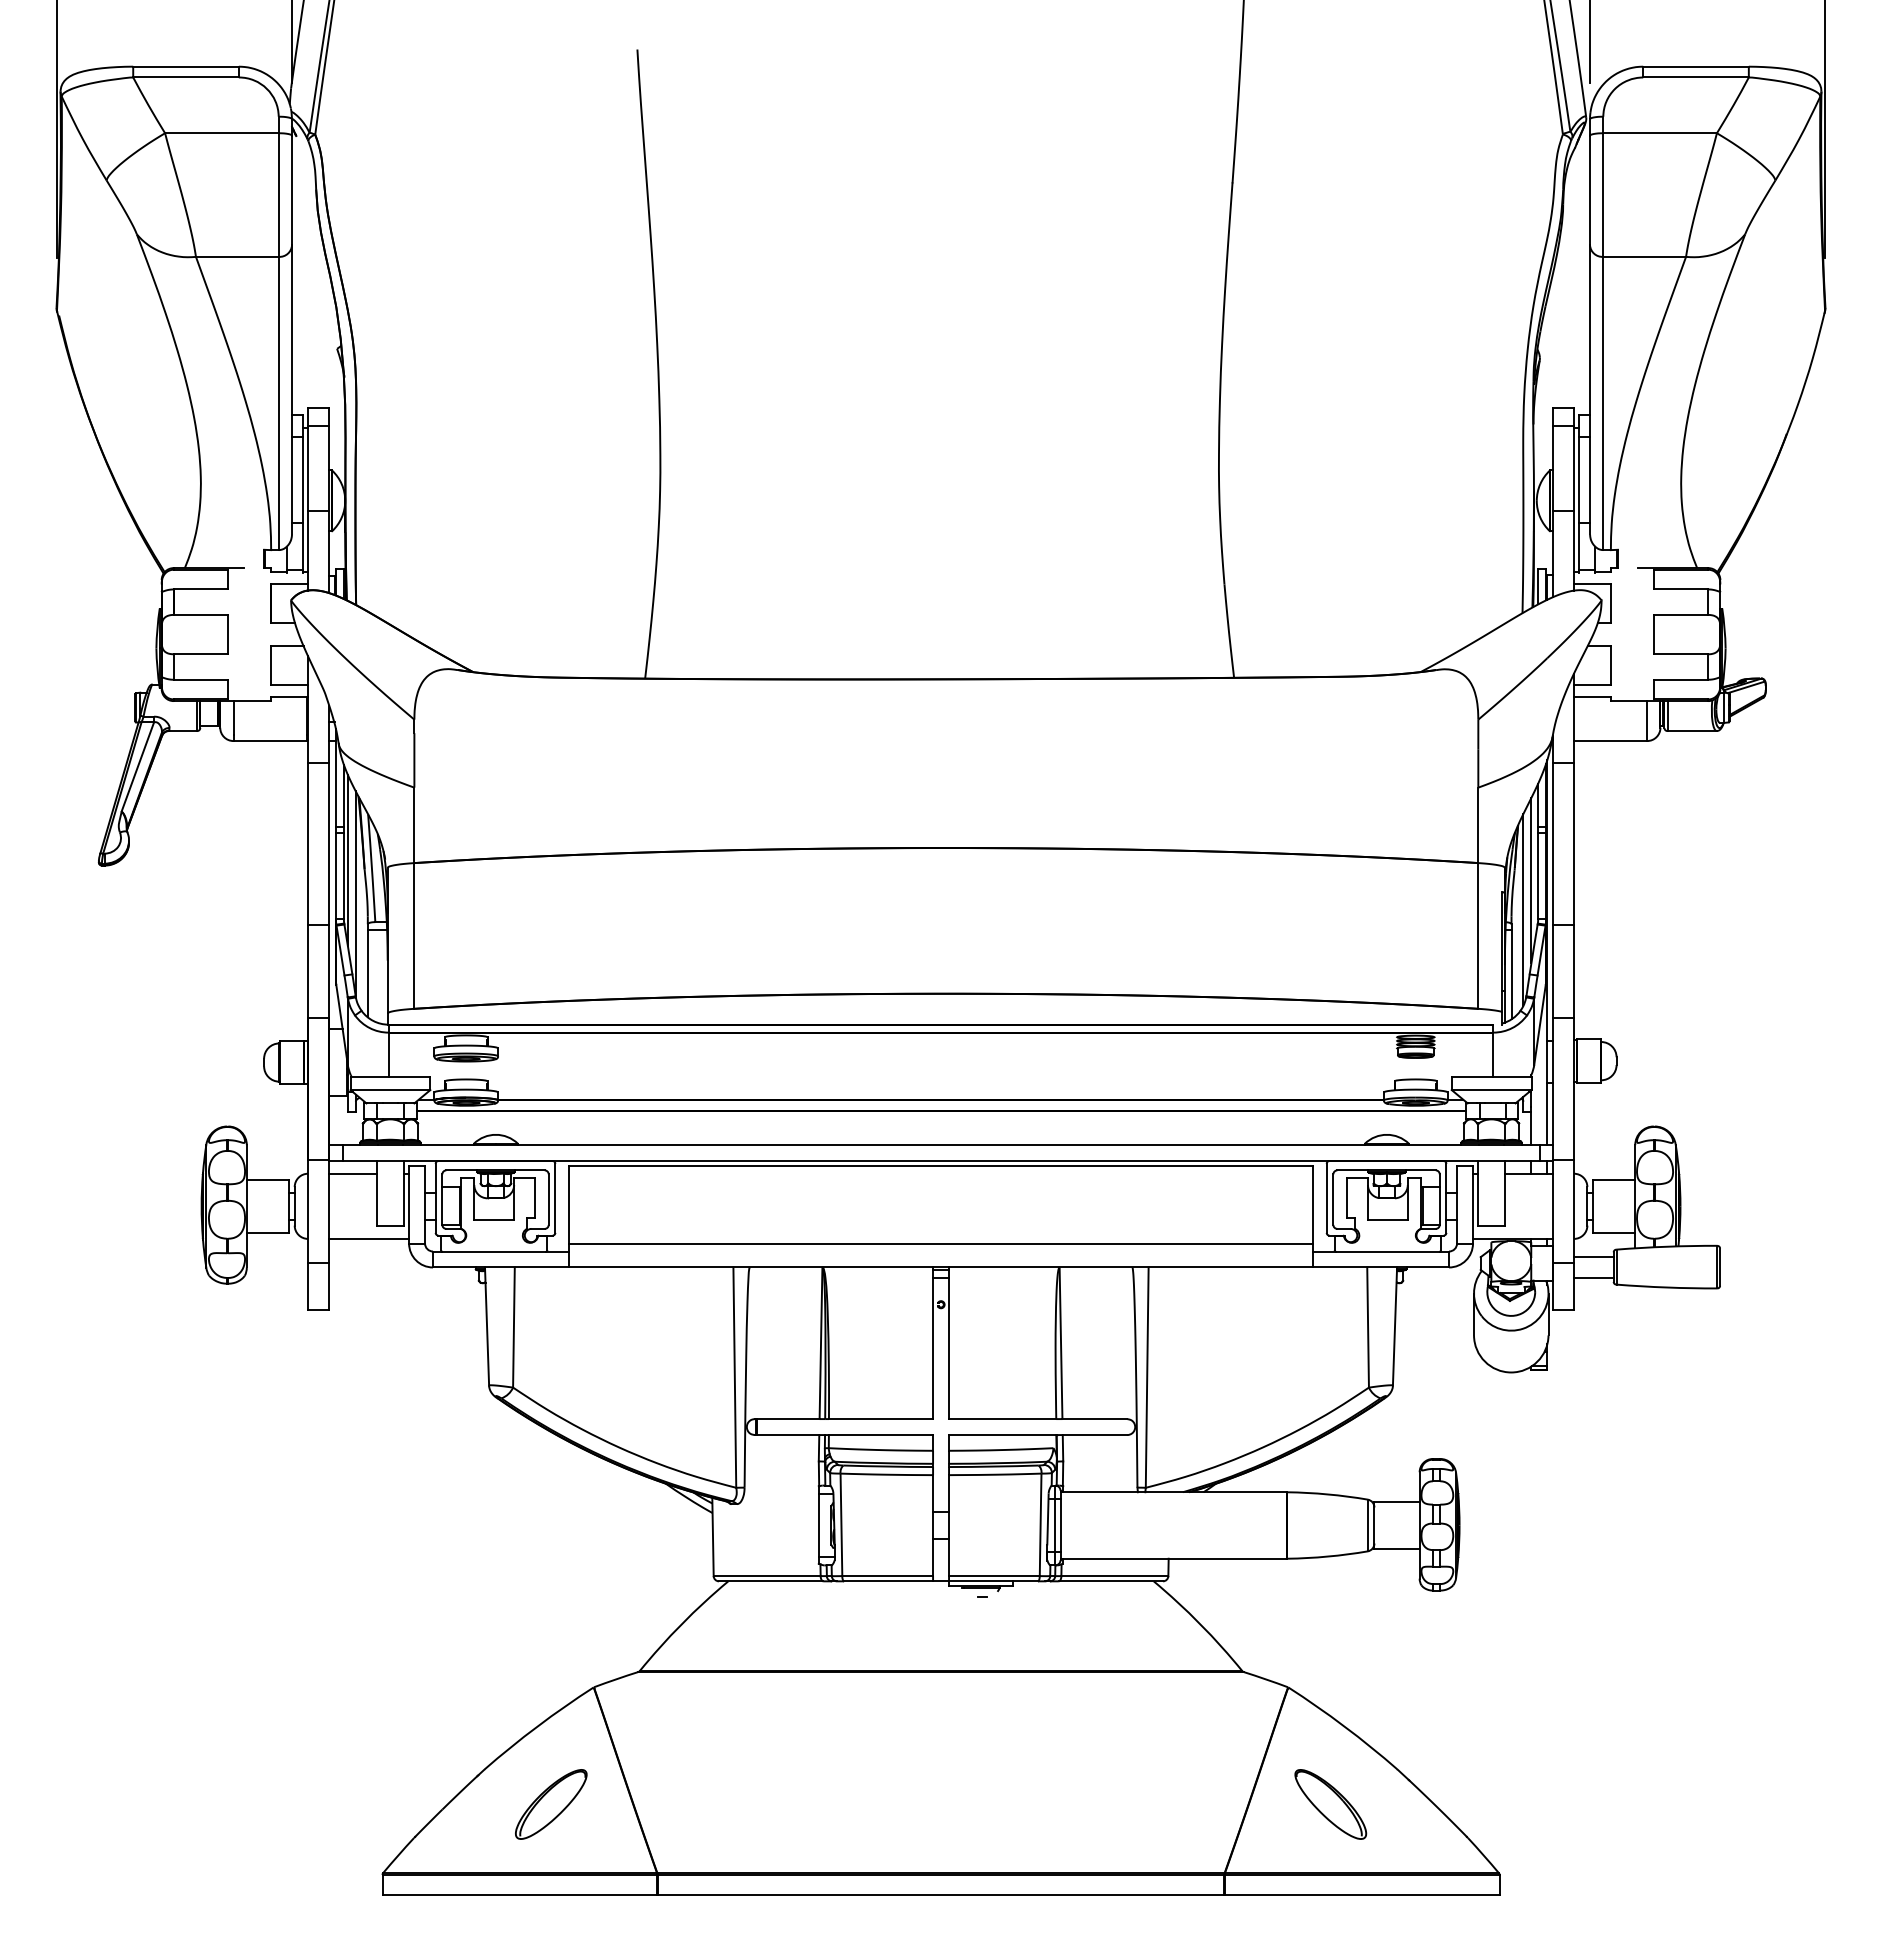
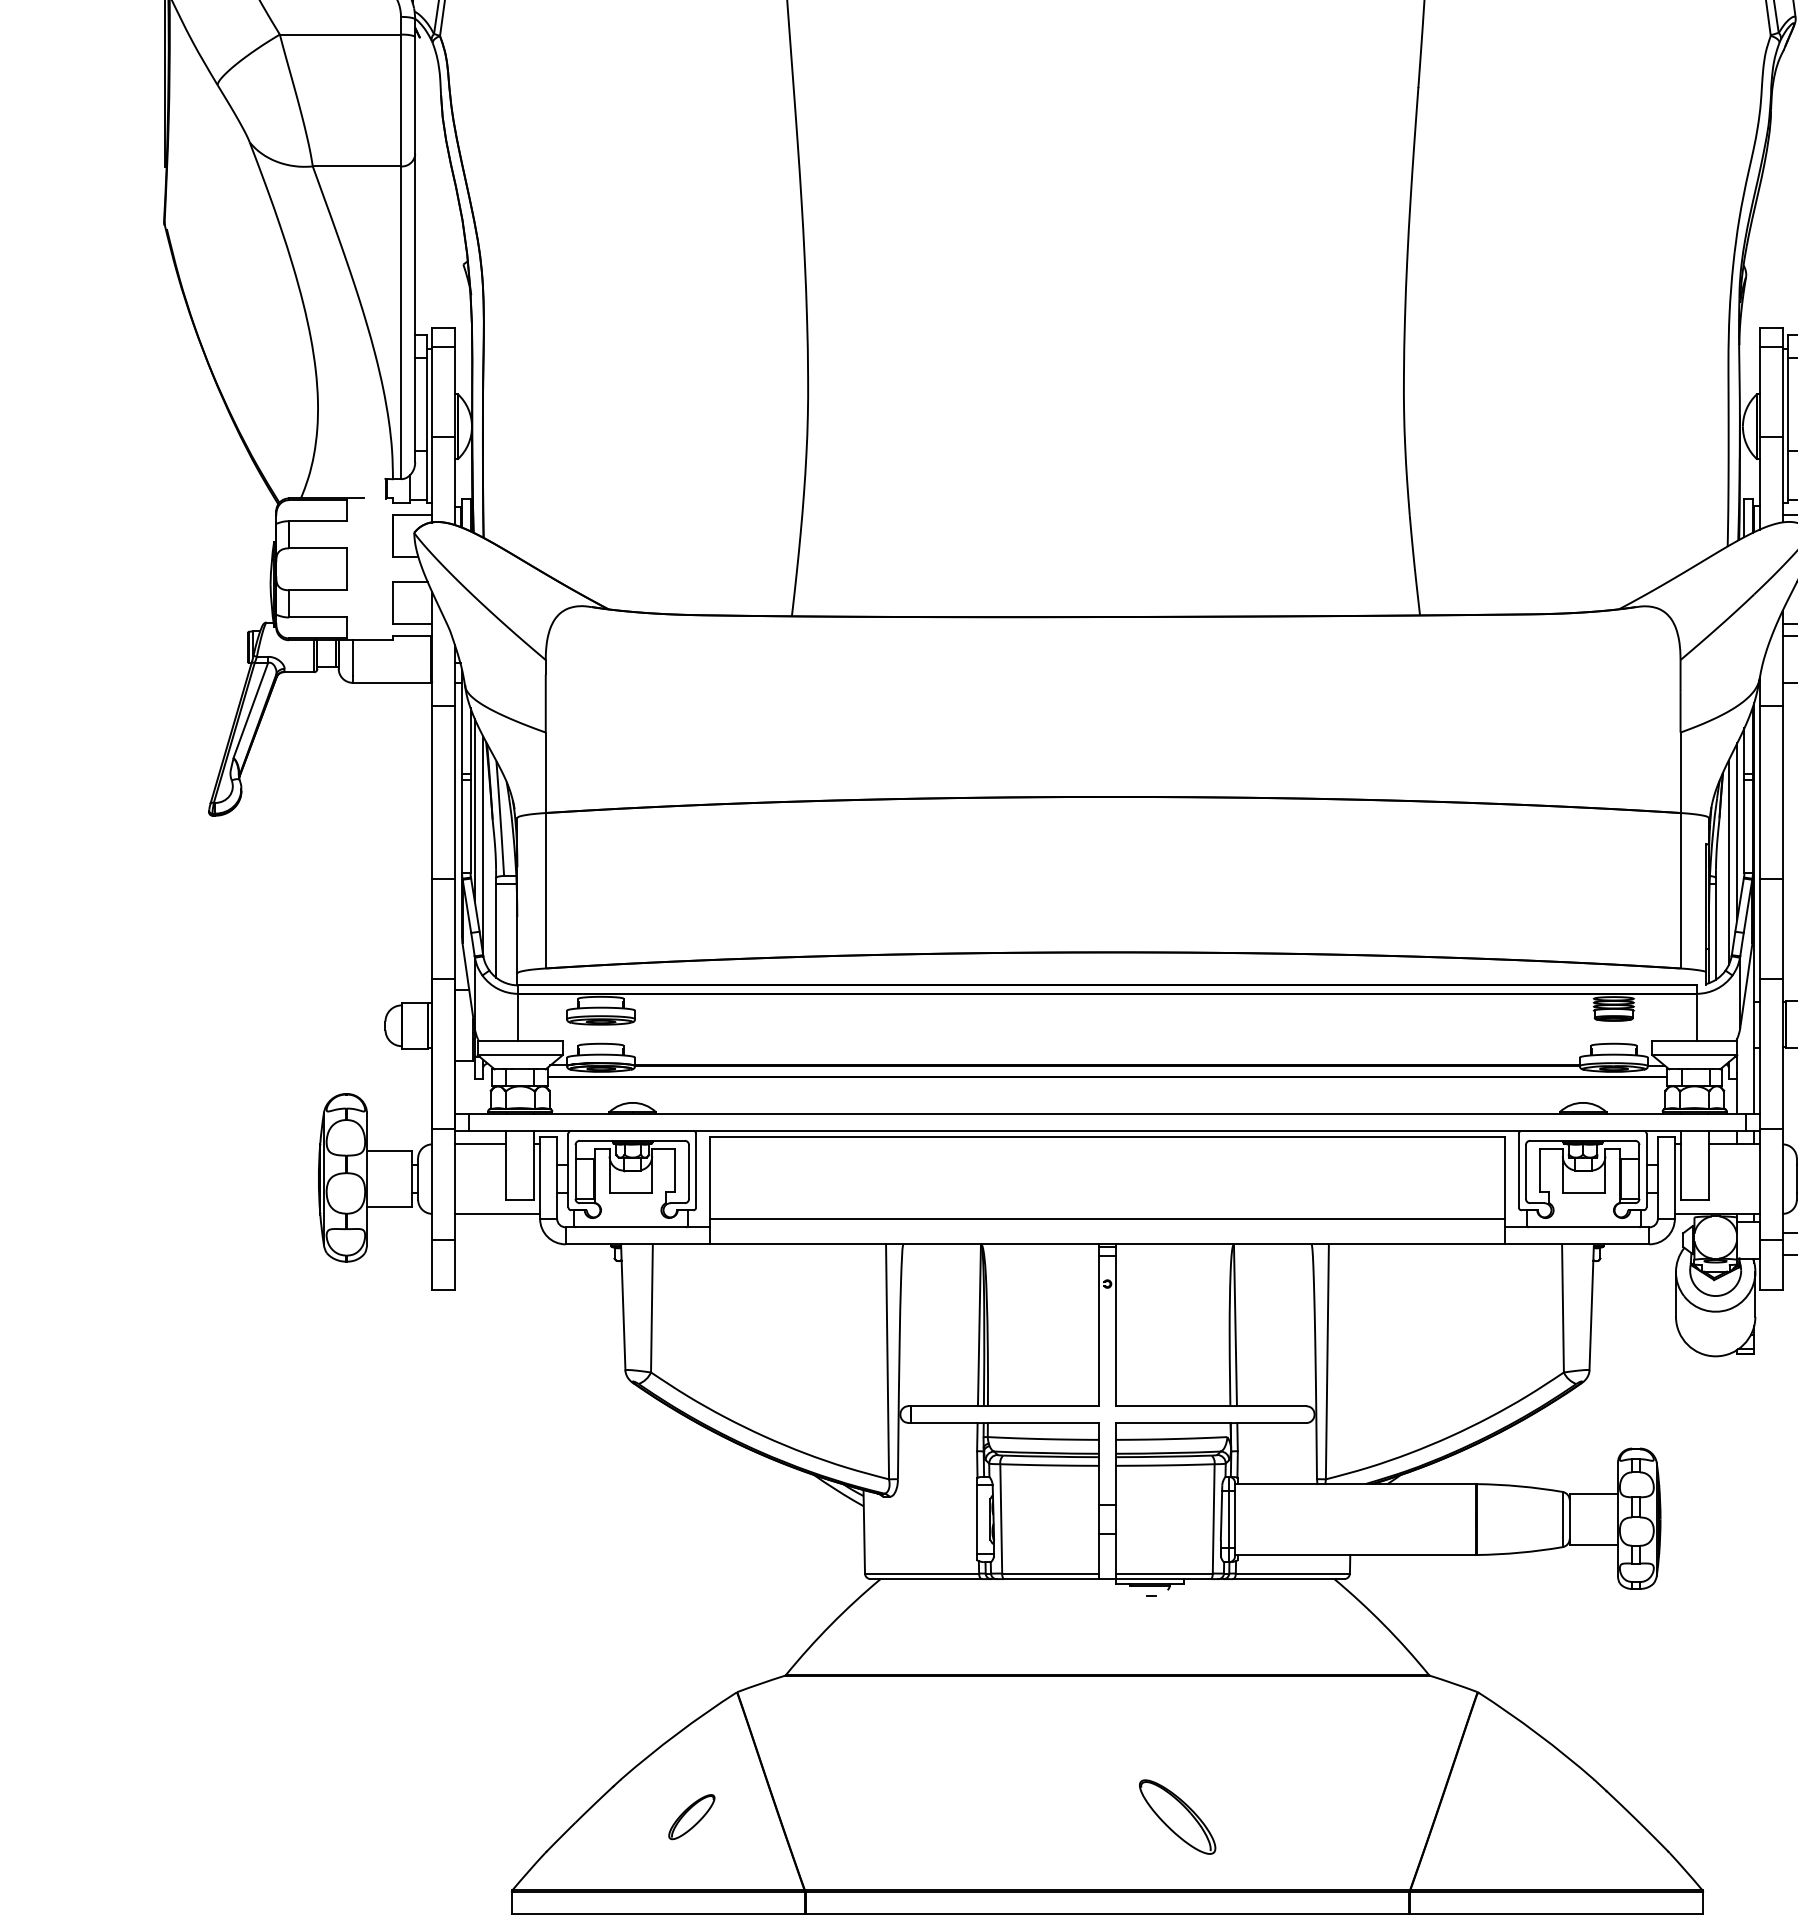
part: (551, 1804) -> (692, 1817), size x0.6
part: (1330, 1804) -> (1177, 1817), moved

